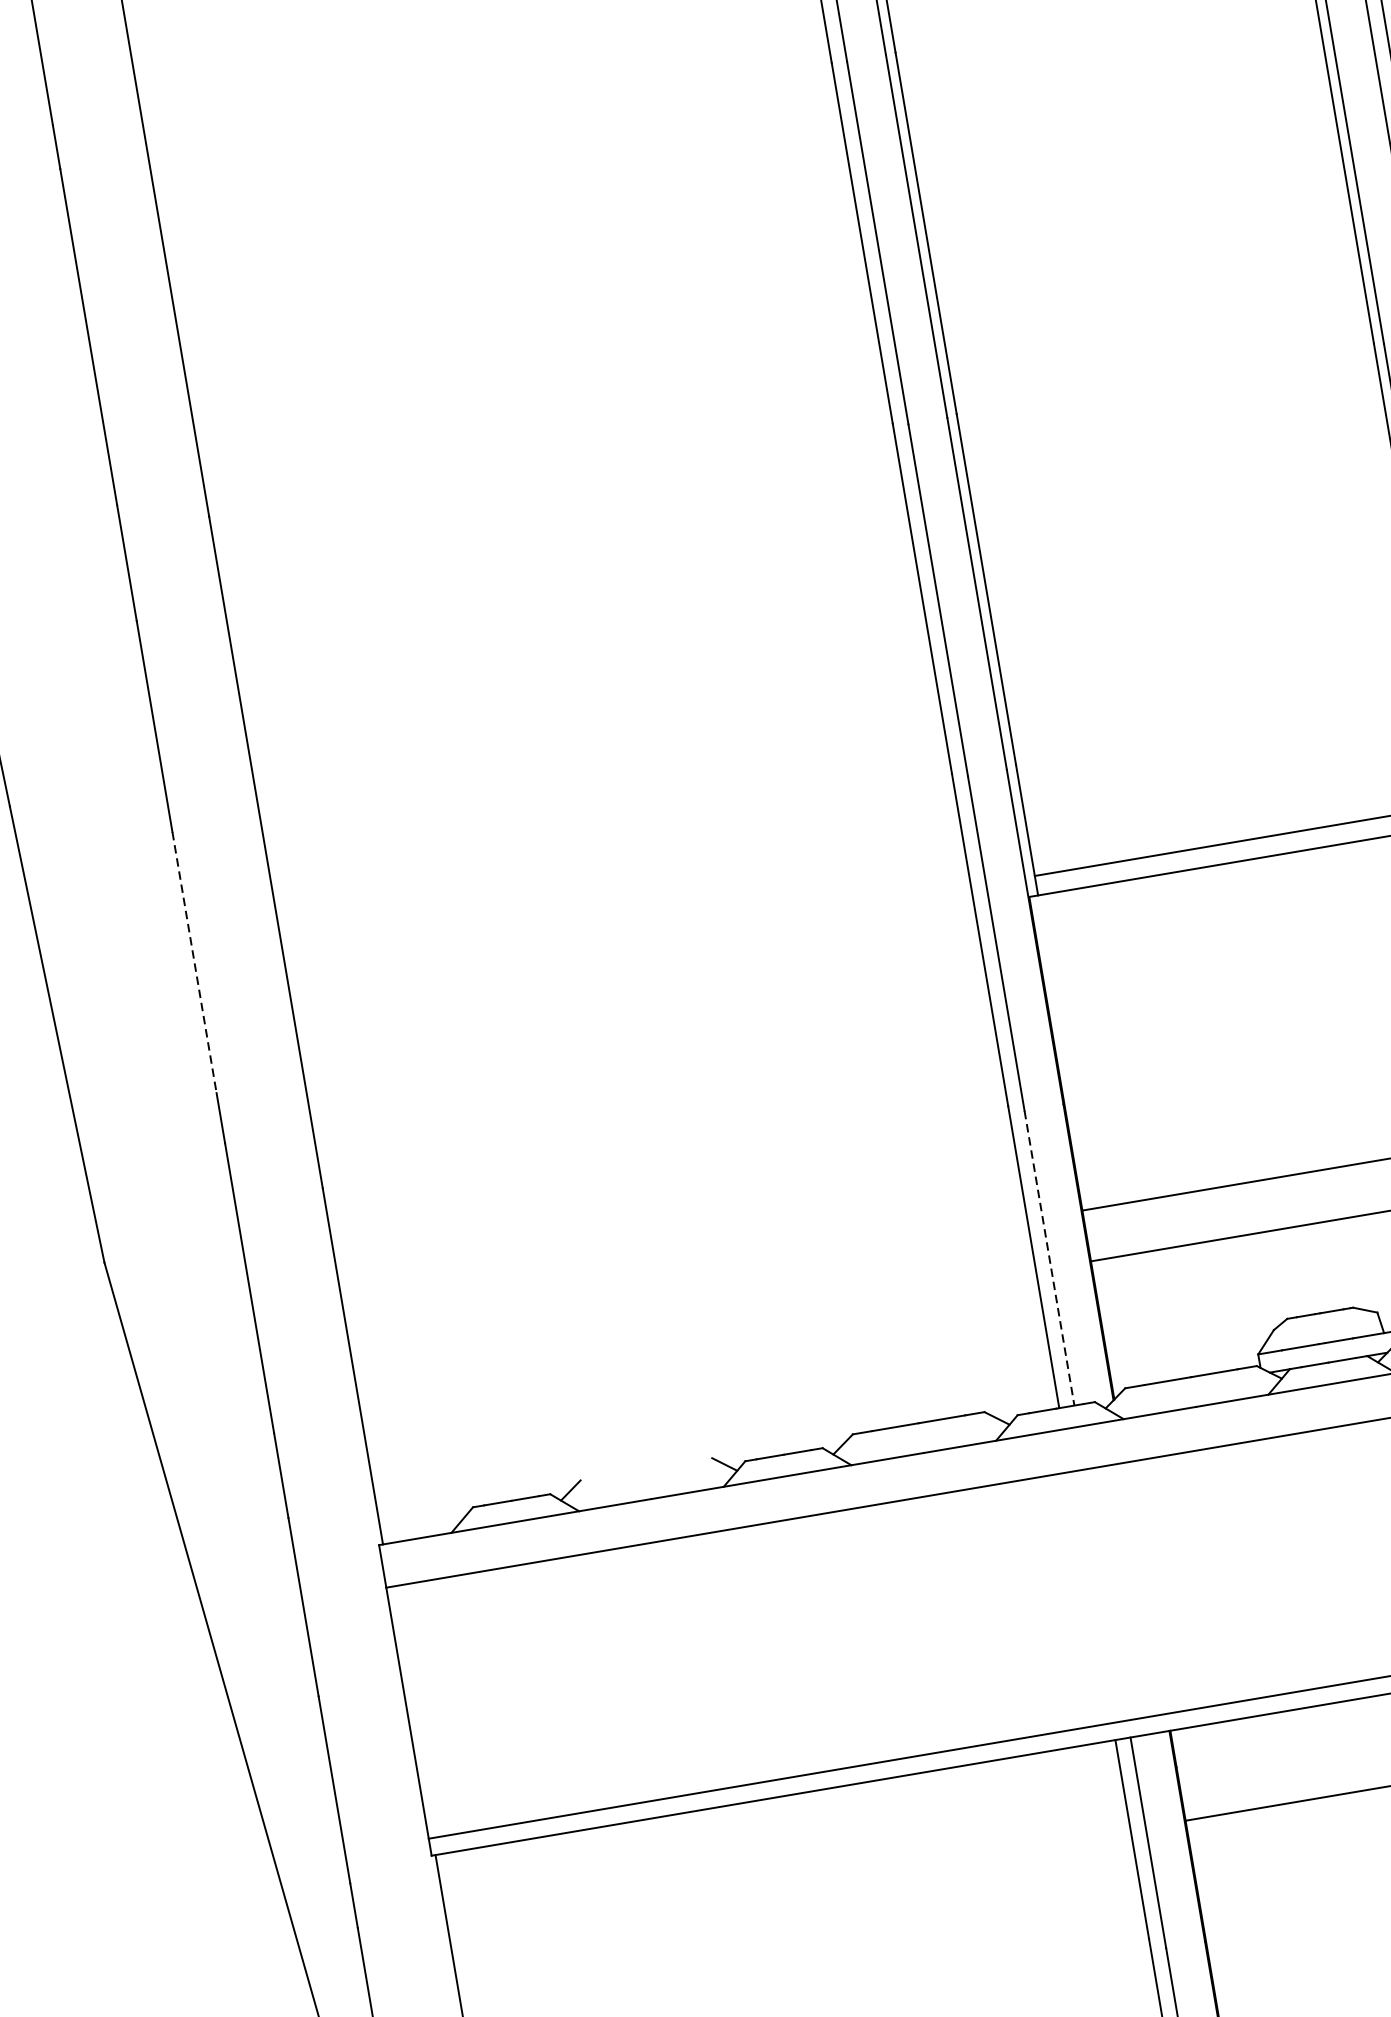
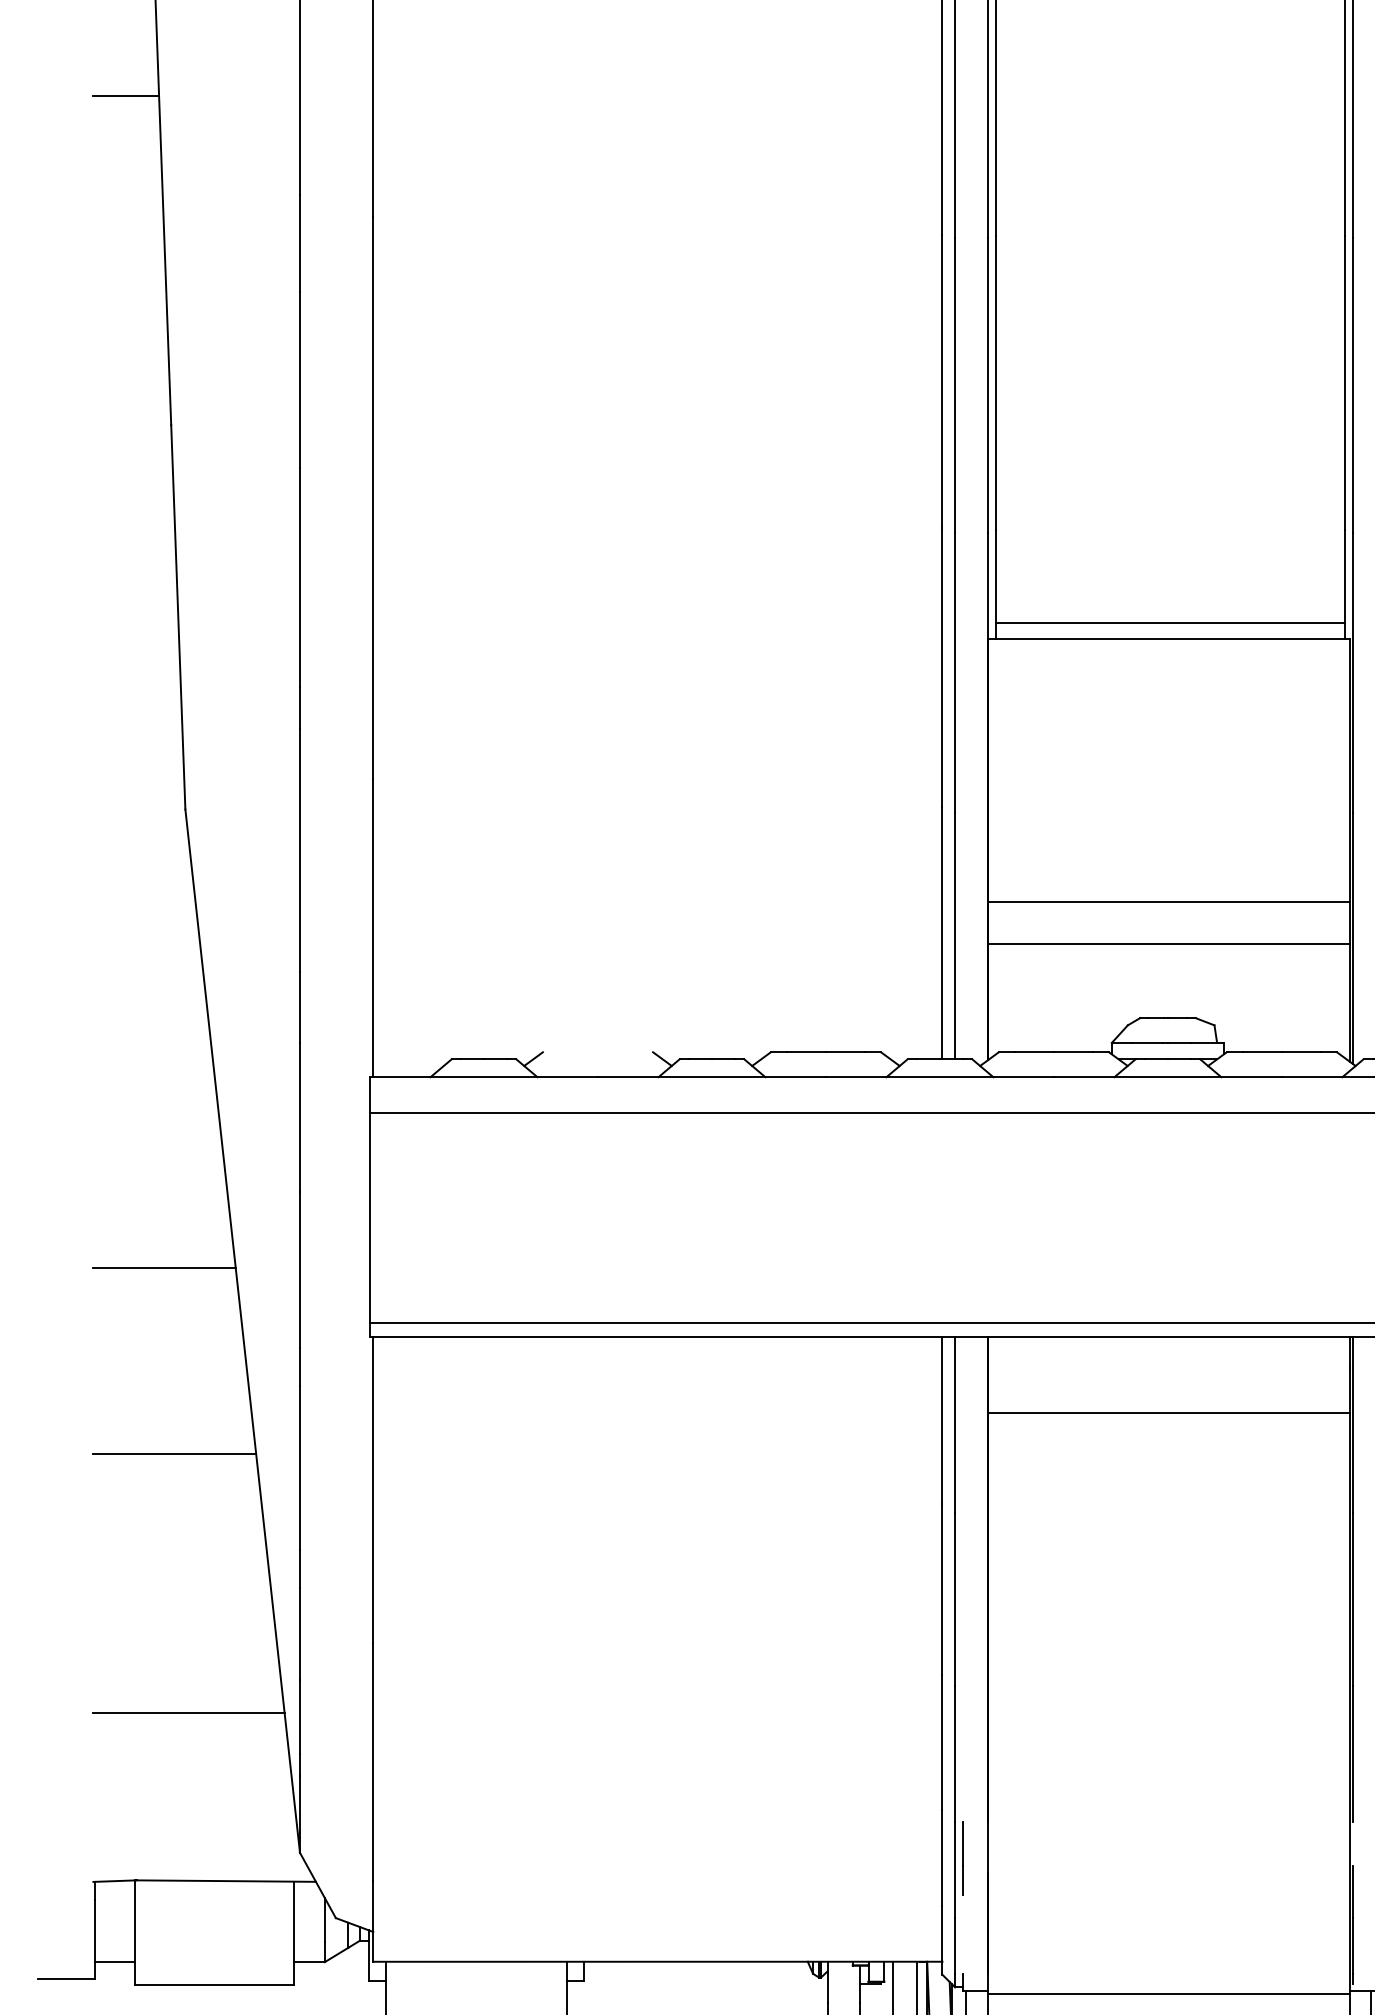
line: (194, 963) -> (299, 578), dashed -> solid
line: (1050, 1258) -> (955, 936), dashed -> solid
line: (172, 1813) -> (164, 1267), added

